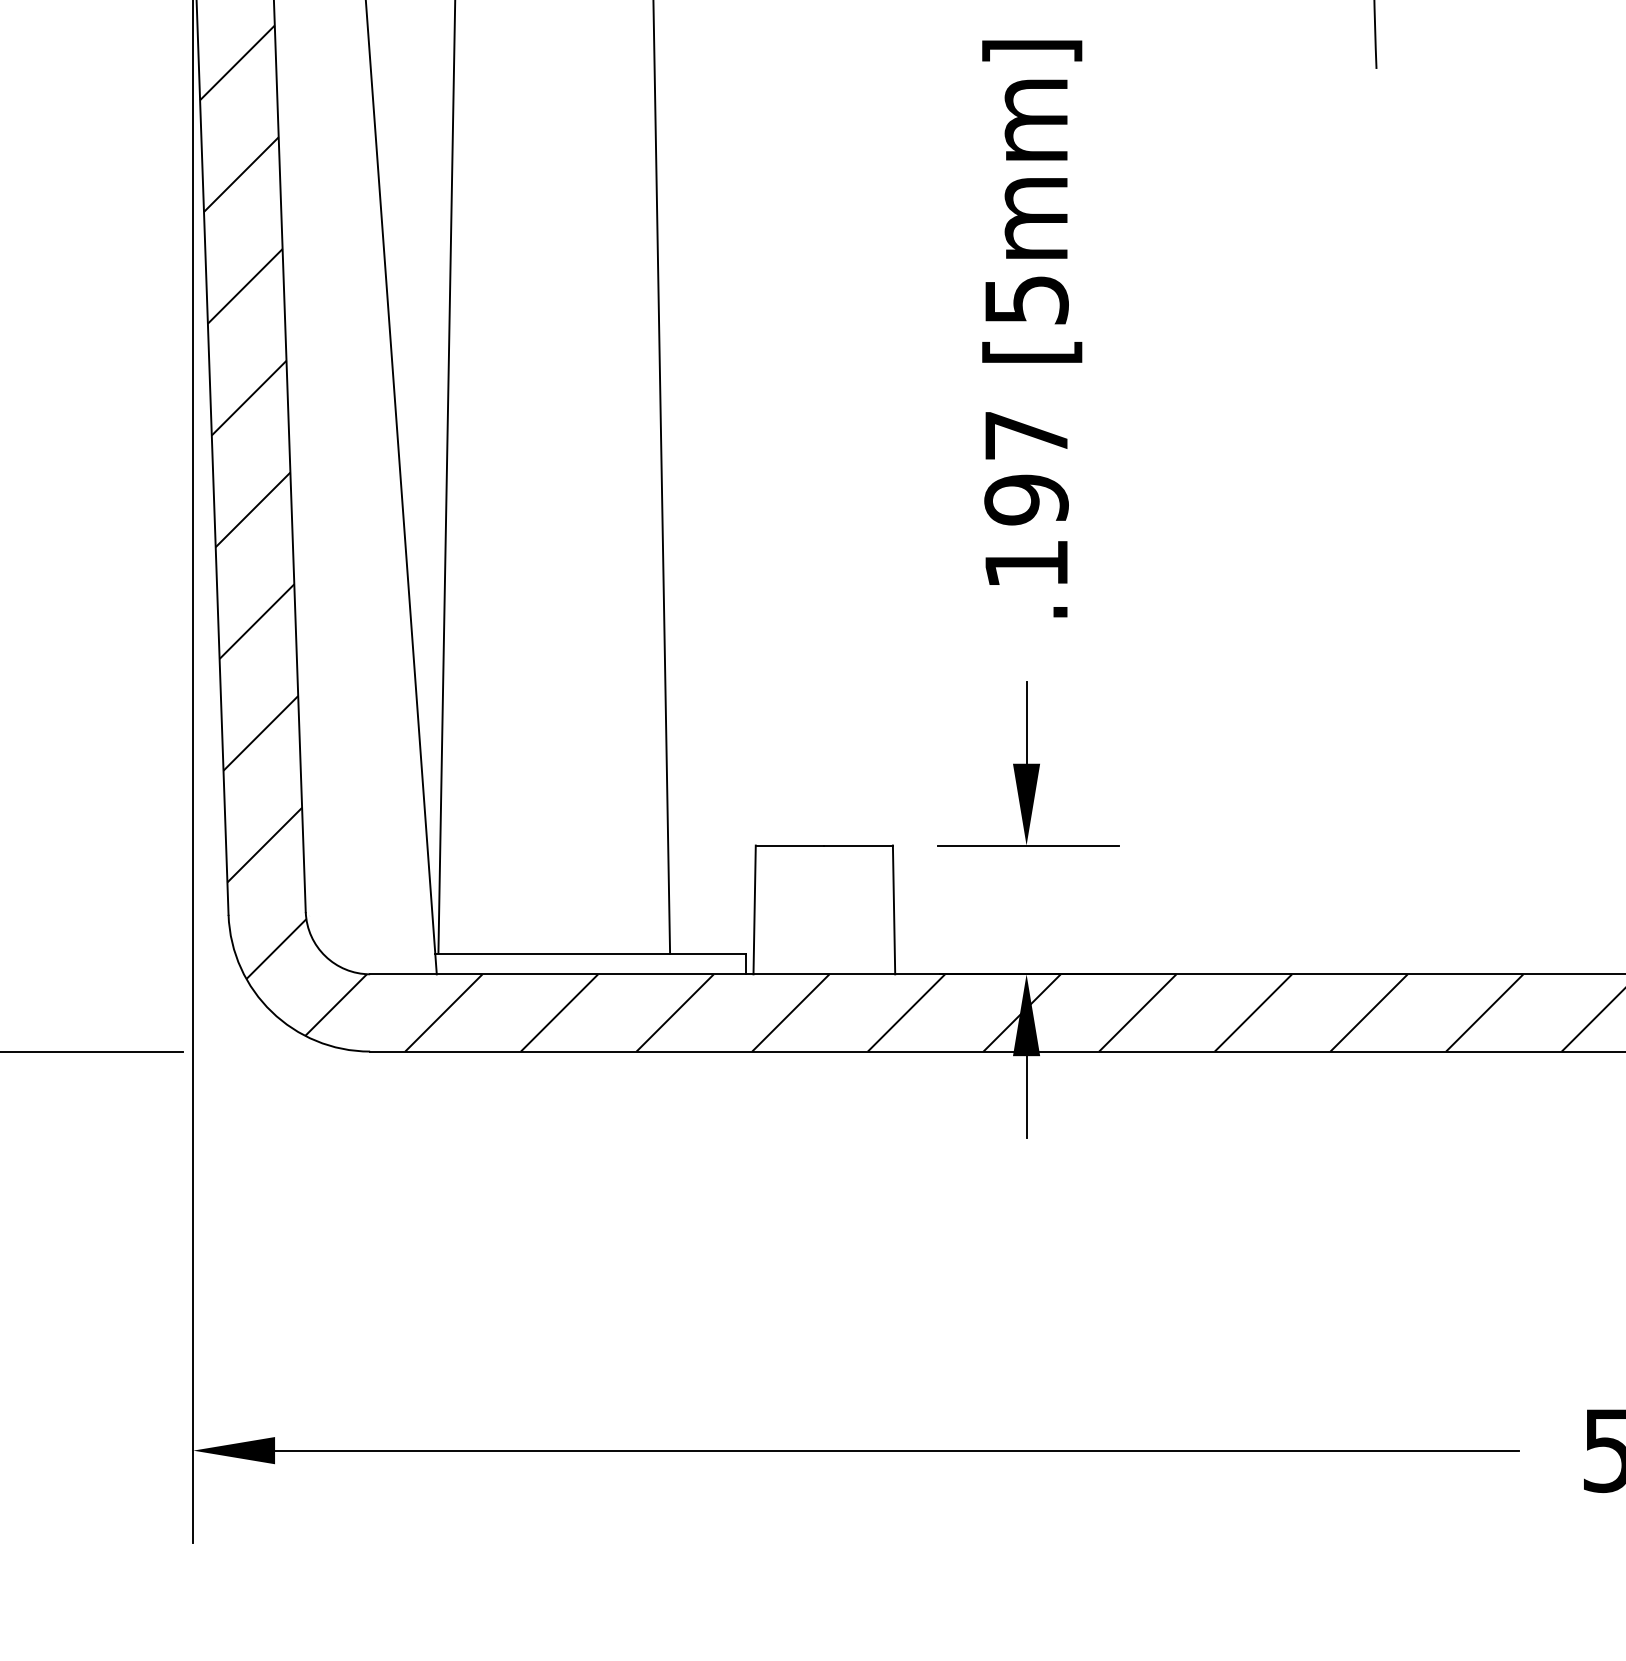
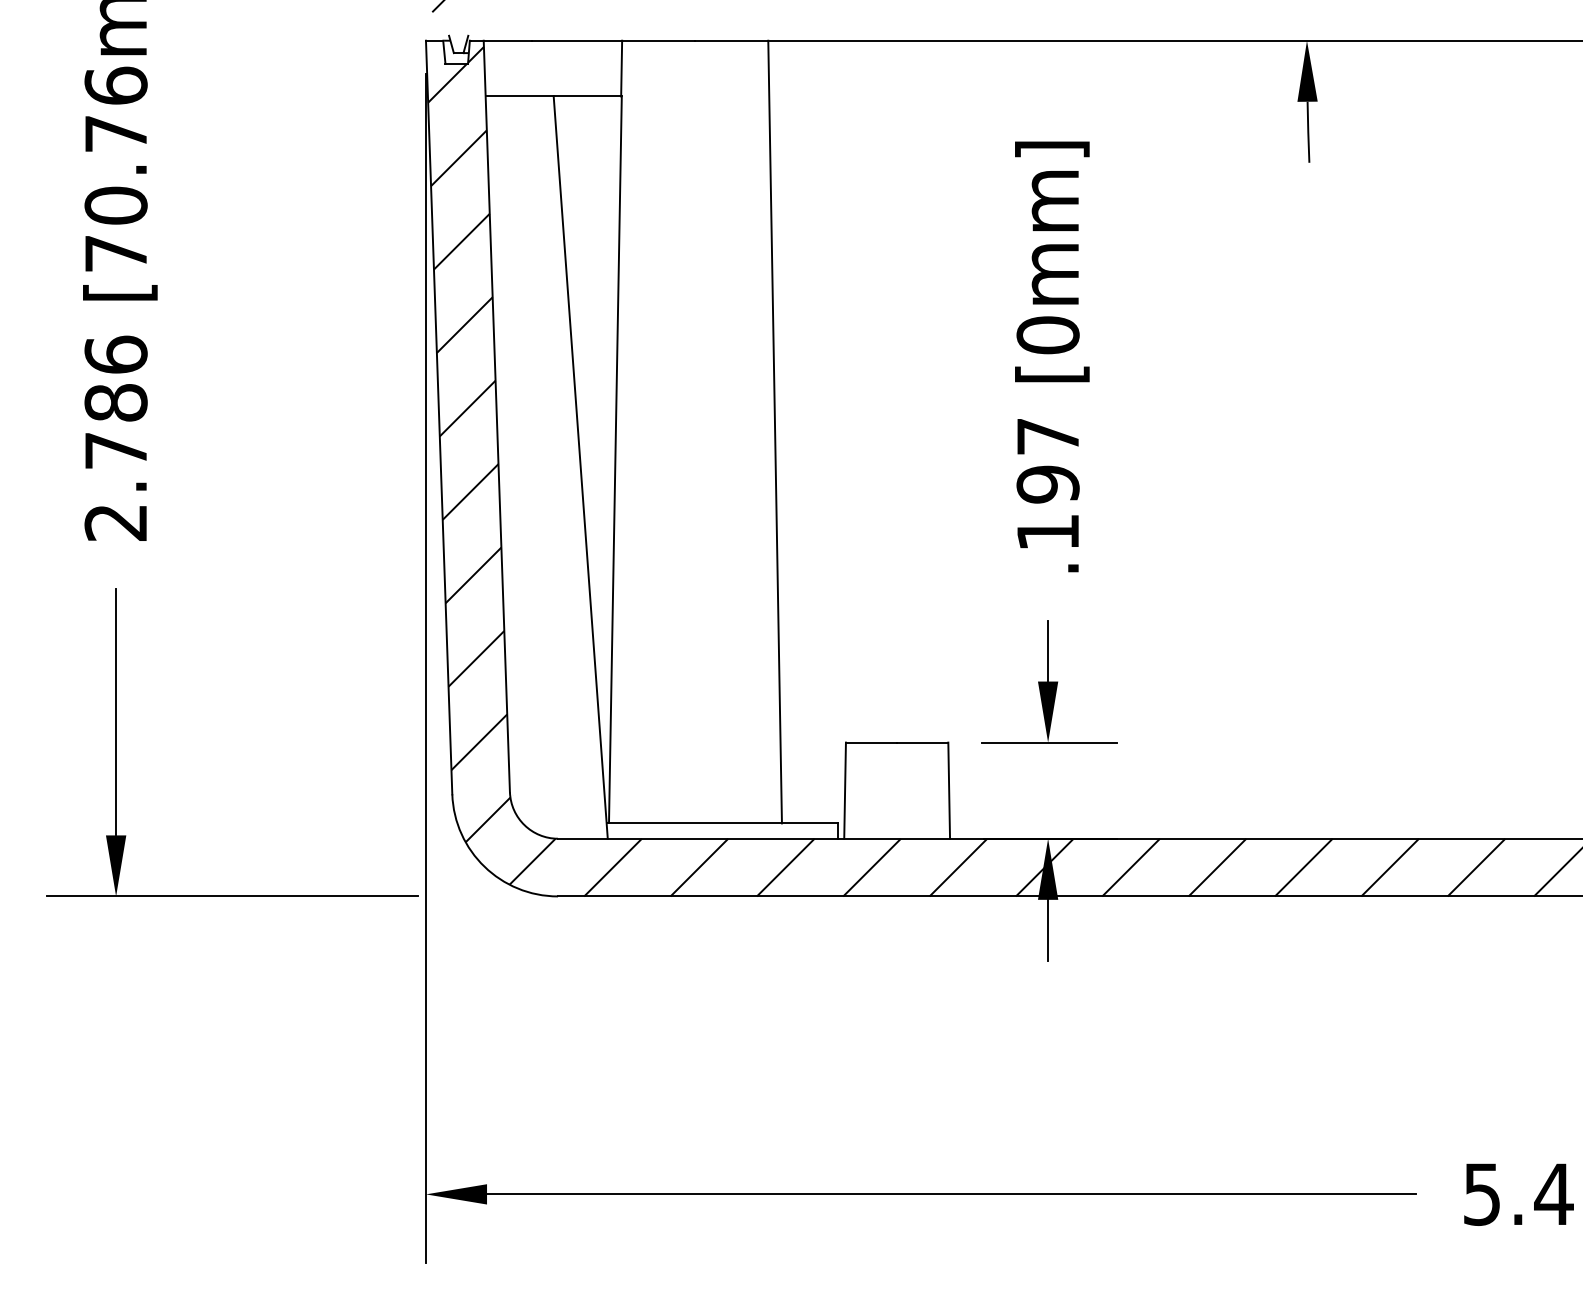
text: (1025, 300) -> (1047, 335), [5mm] -> [0mm]

